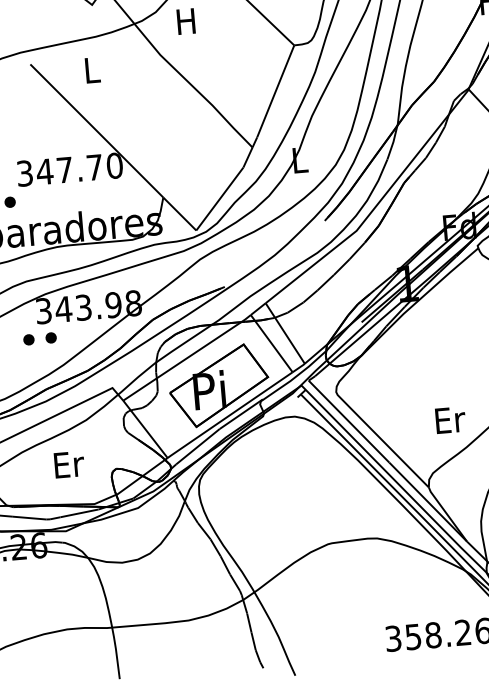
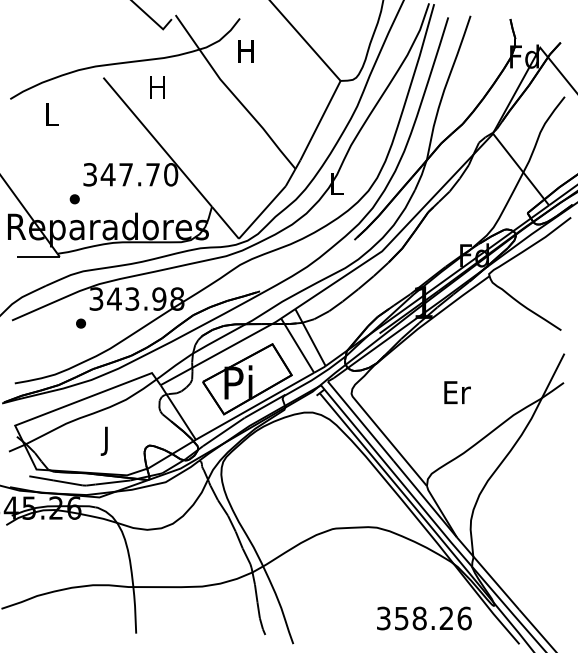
text: (91, 70) -> (157, 87), L -> H
part: (50, 337) -> (100, 323), removed
text: (450, 419) -> (457, 392), moved
text: (69, 467) -> (107, 440), Er -> J

